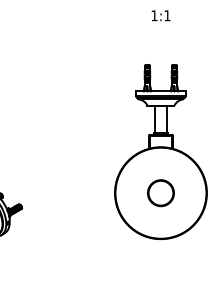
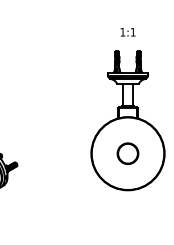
text: (160, 15) -> (127, 32), moved

